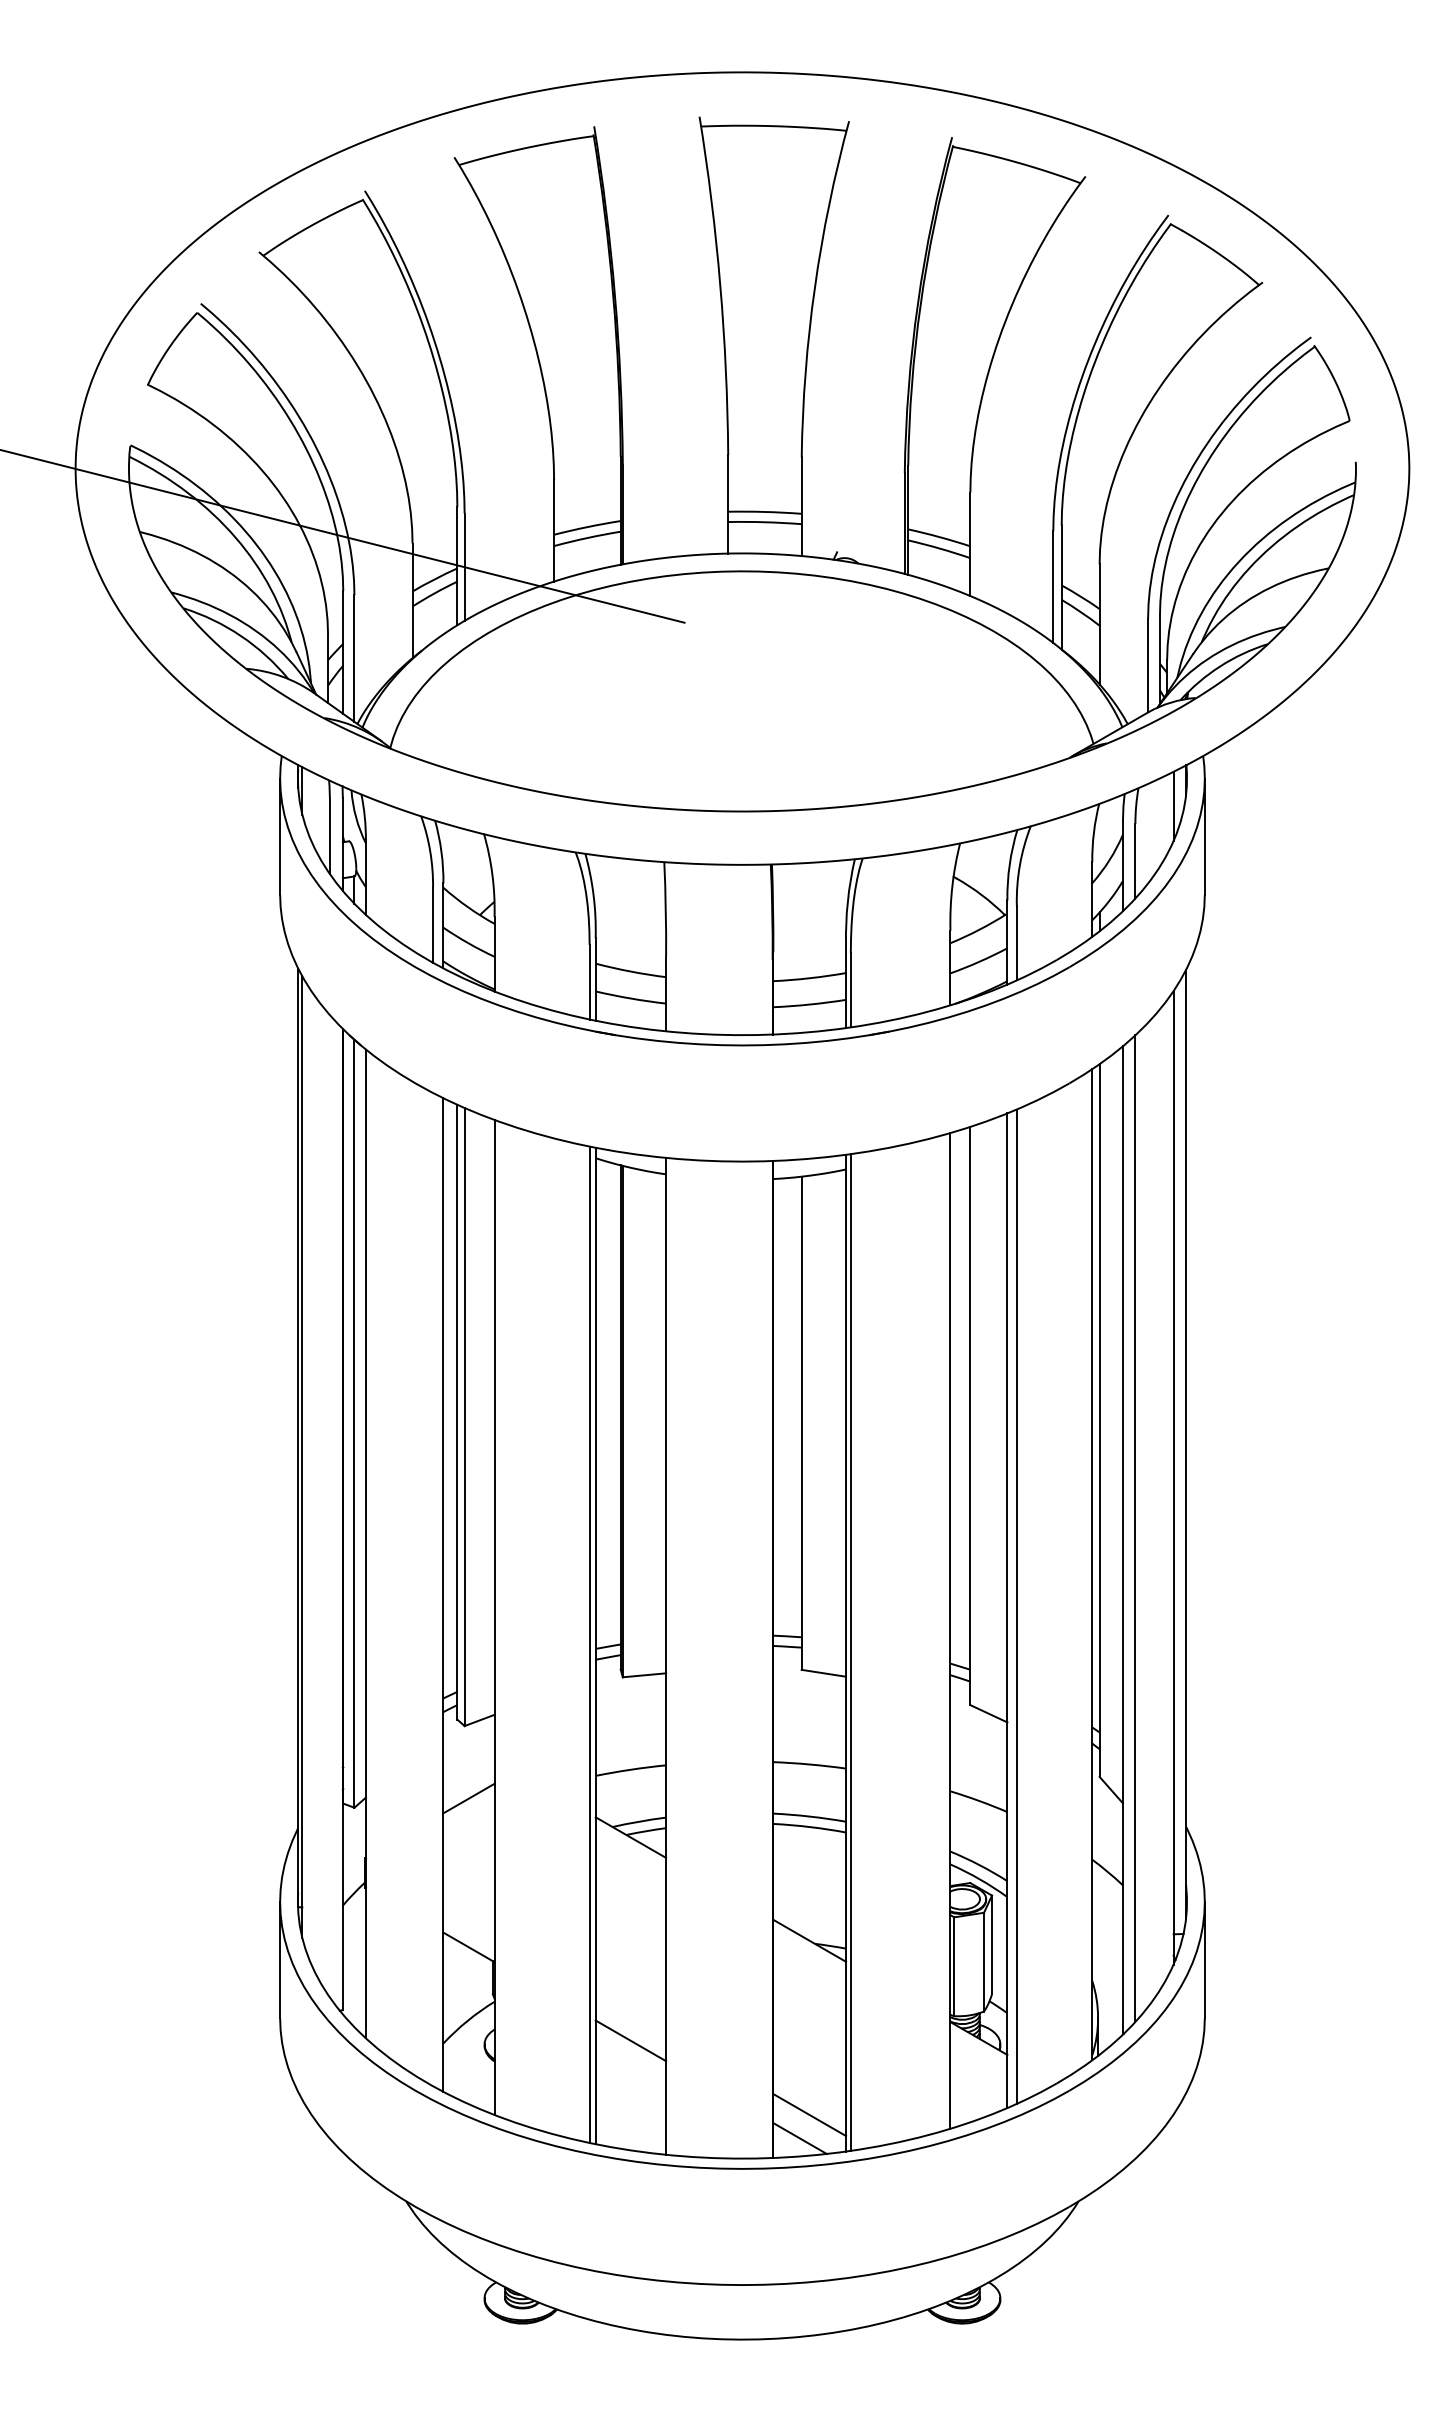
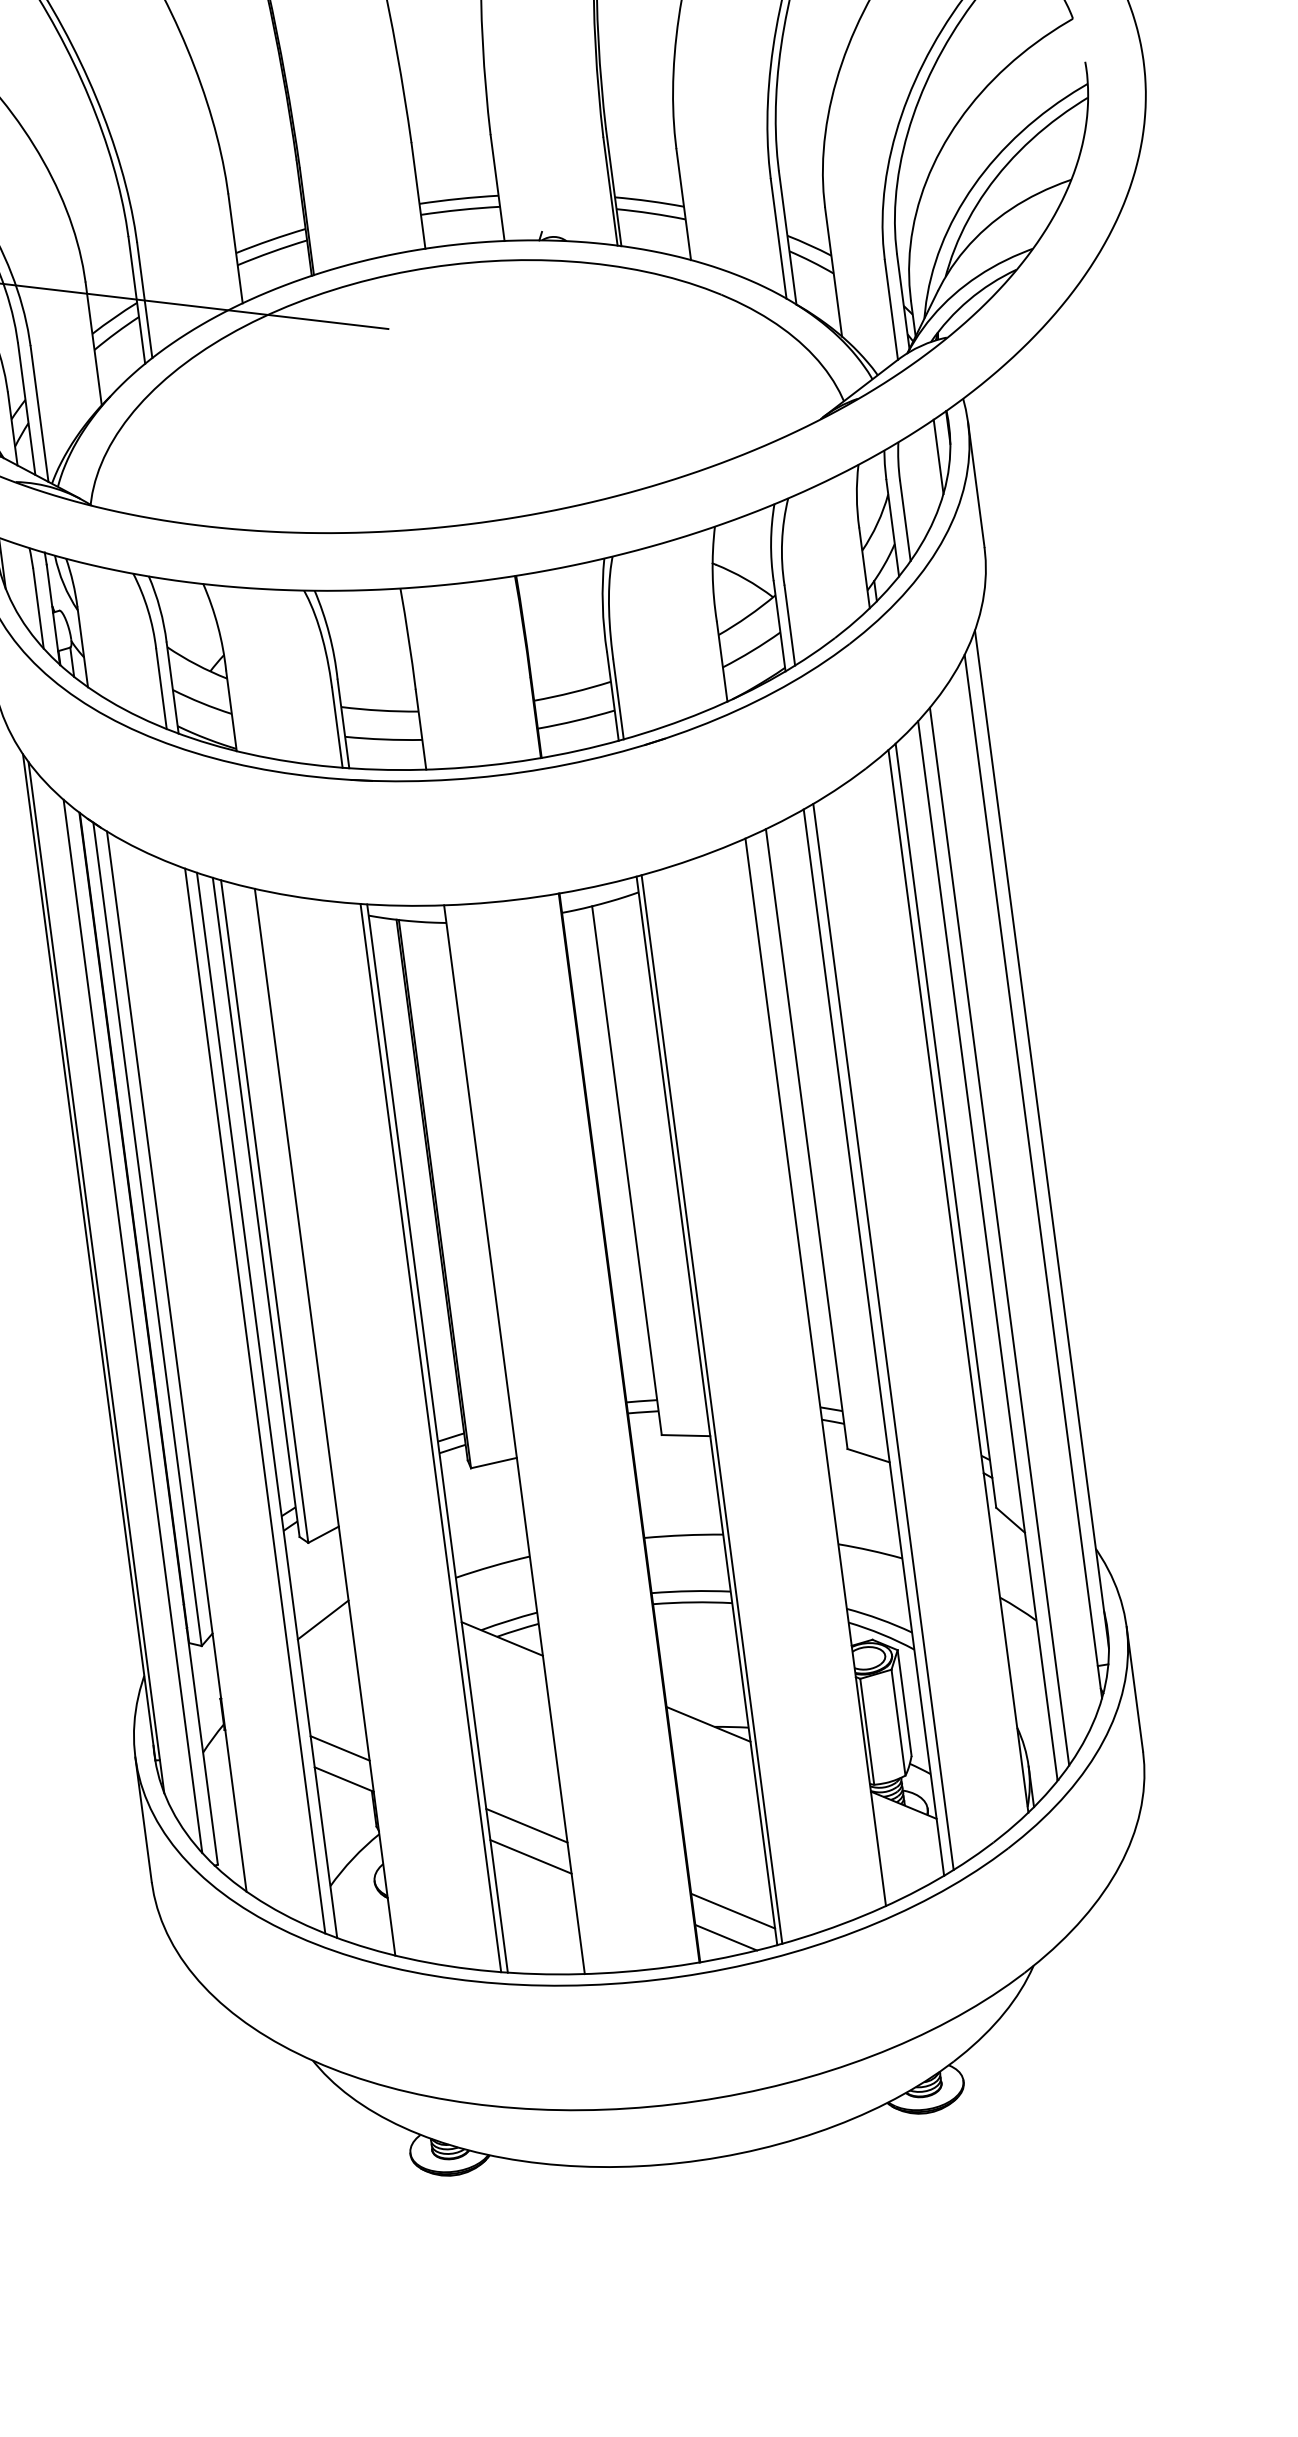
line: (329, 1506) -> (132, 1326), added
line: (433, 1589) -> (255, 1400), added
line: (468, 1918) -> (339, 1748), added
line: (630, 2011) -> (526, 1825), added

